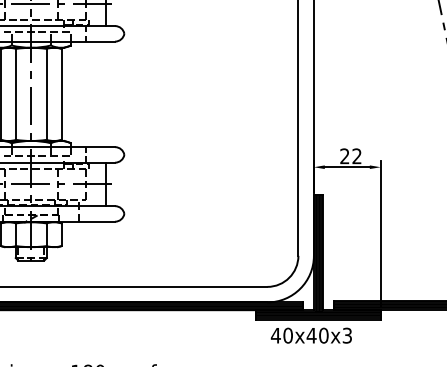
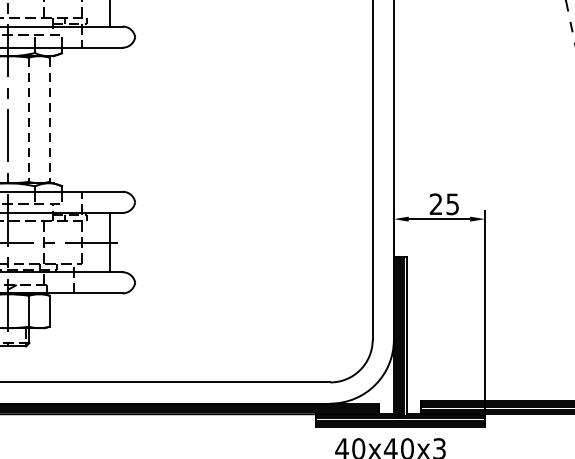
line: (46, 94) -> (28, 119), solid -> dashed
line: (61, 94) -> (49, 119), solid -> dashed
text: (356, 156) -> (451, 204), 22 -> 25

